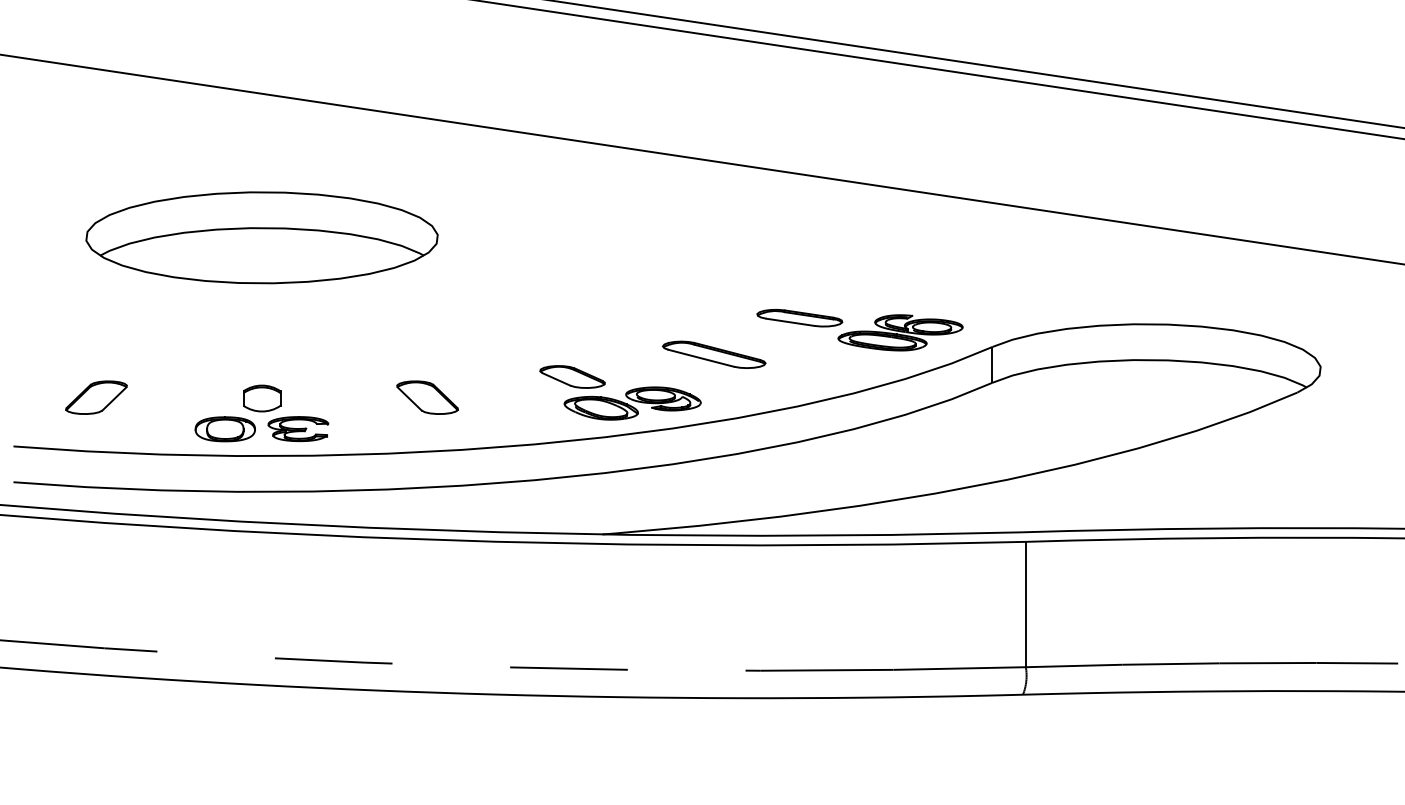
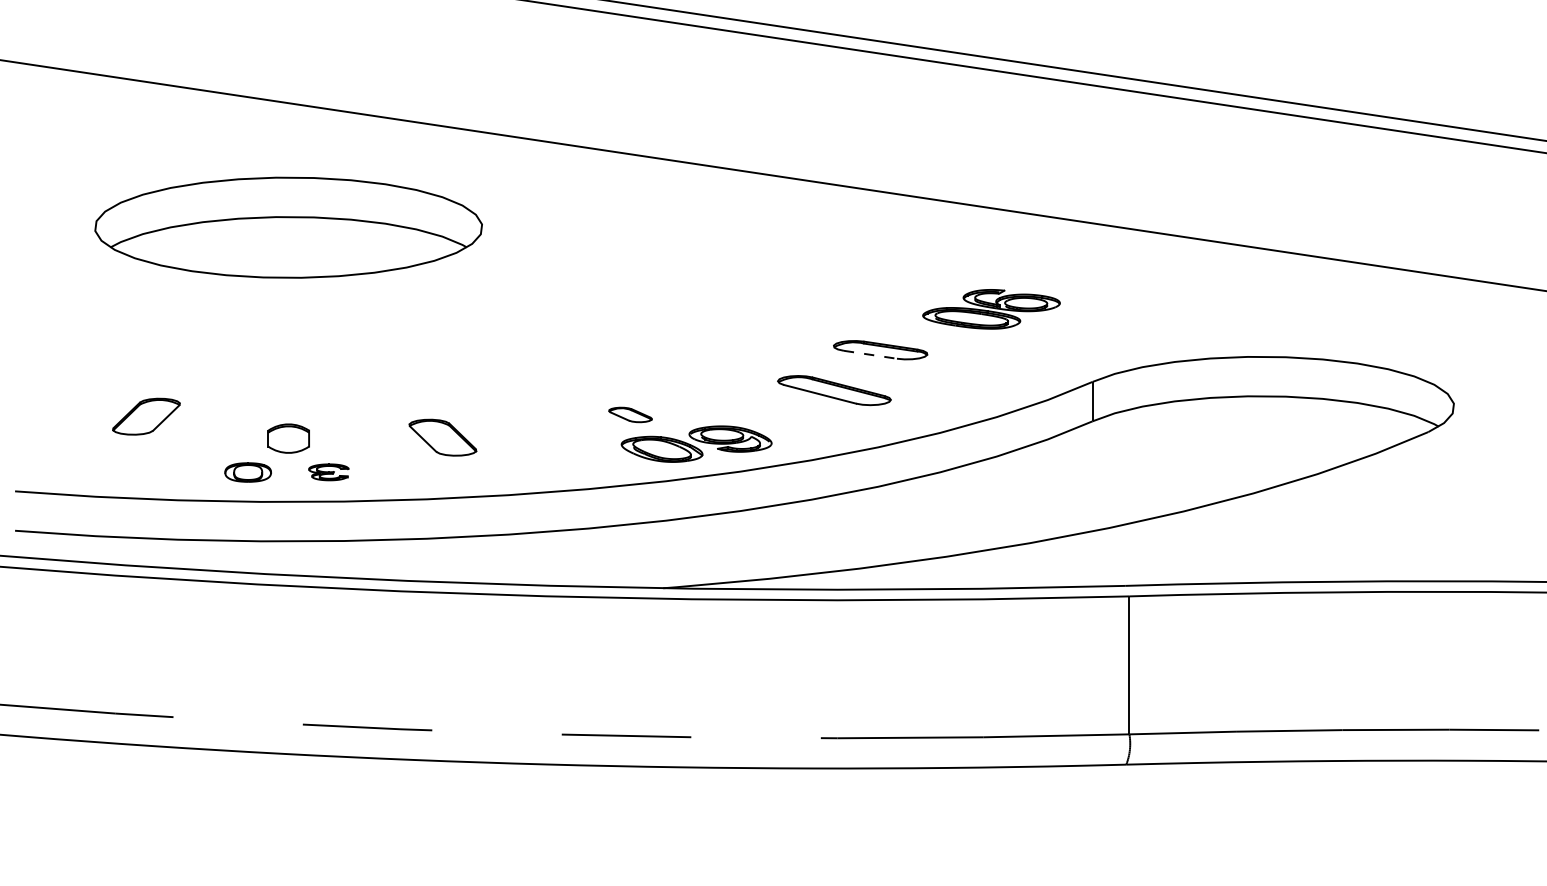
part: (261, 237) -> (288, 227), moved
line: (790, 322) -> (870, 354), solid -> dashed
part: (900, 332) -> (991, 309), moved
part: (714, 354) -> (834, 390), moved
part: (572, 376) -> (630, 414), size x0.6
part: (96, 397) -> (146, 416), moved
part: (427, 397) -> (442, 437), moved
part: (224, 429) -> (247, 472), size x0.7
part: (298, 429) -> (328, 472), size x0.6

